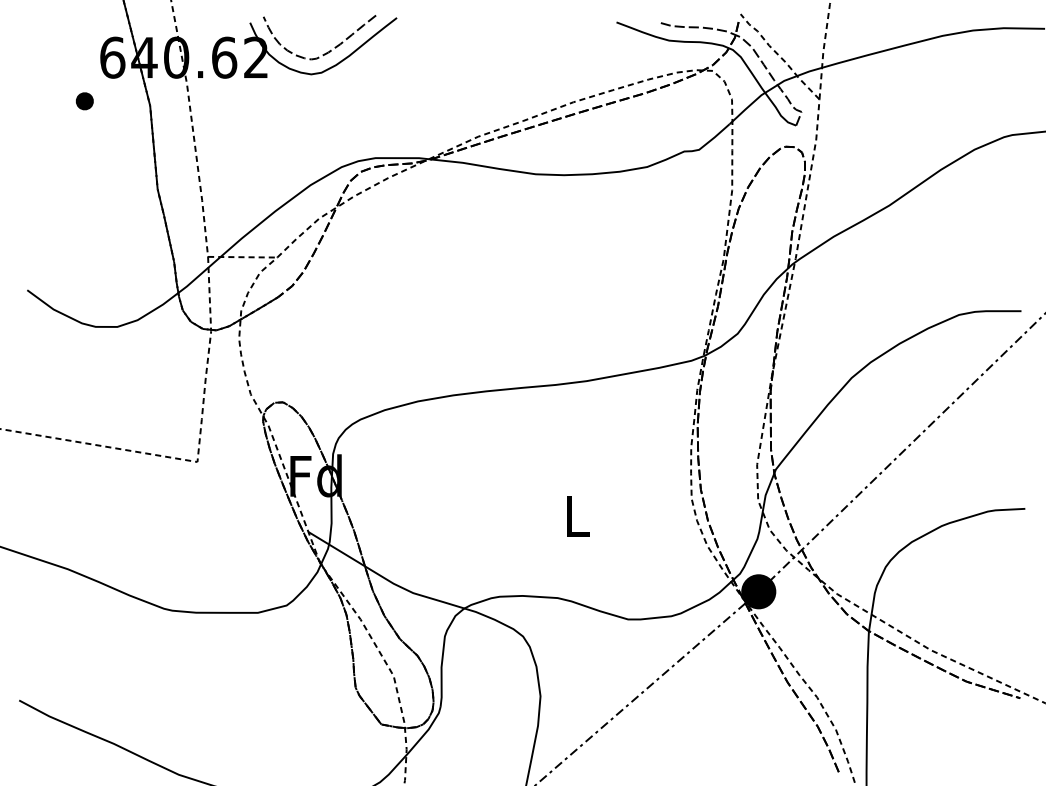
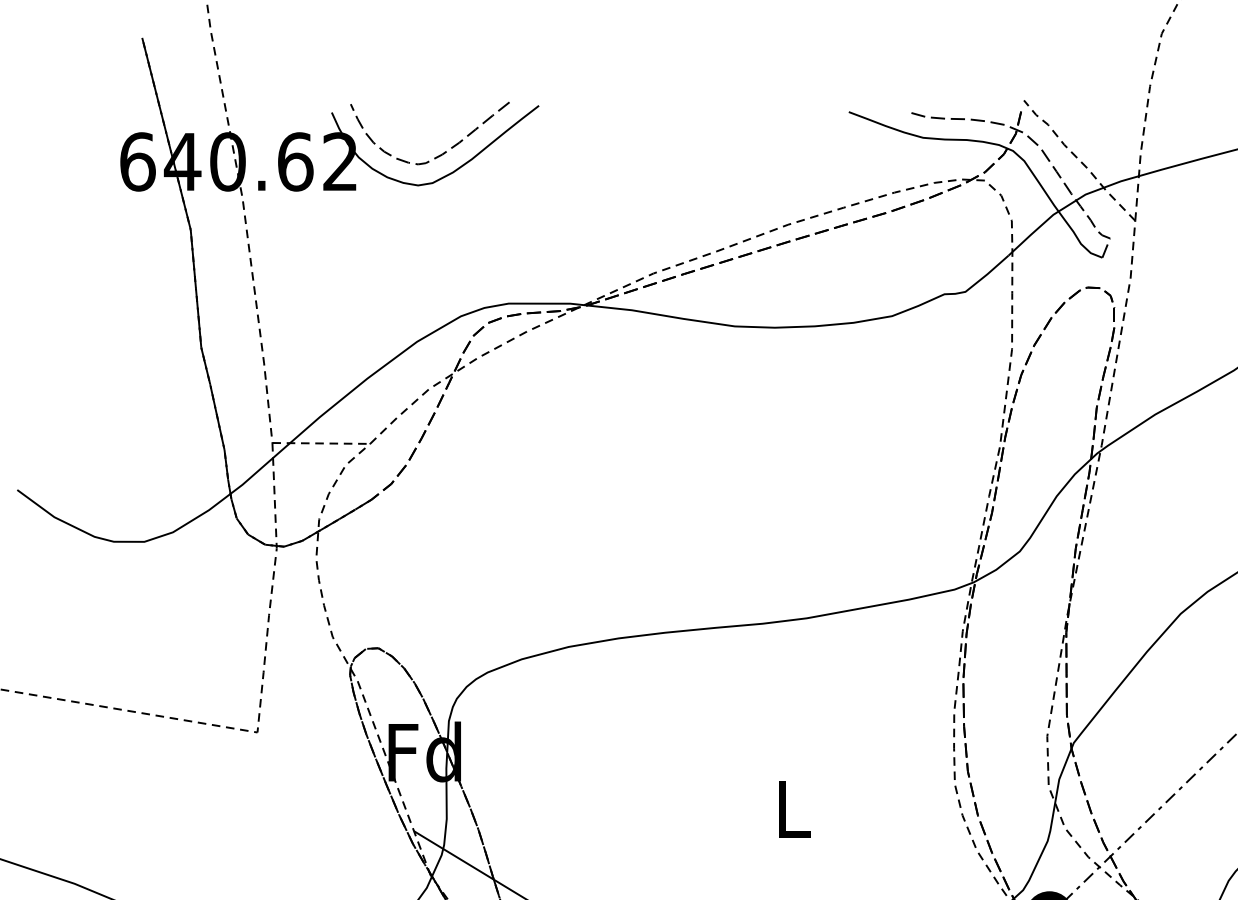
part: (84, 101) -> (98, 223), removed

